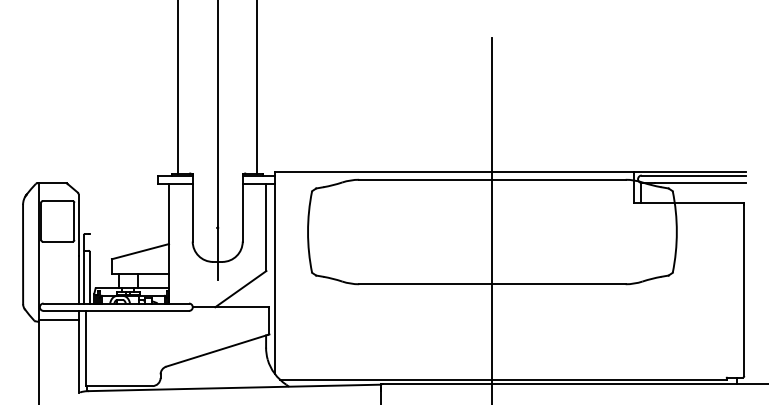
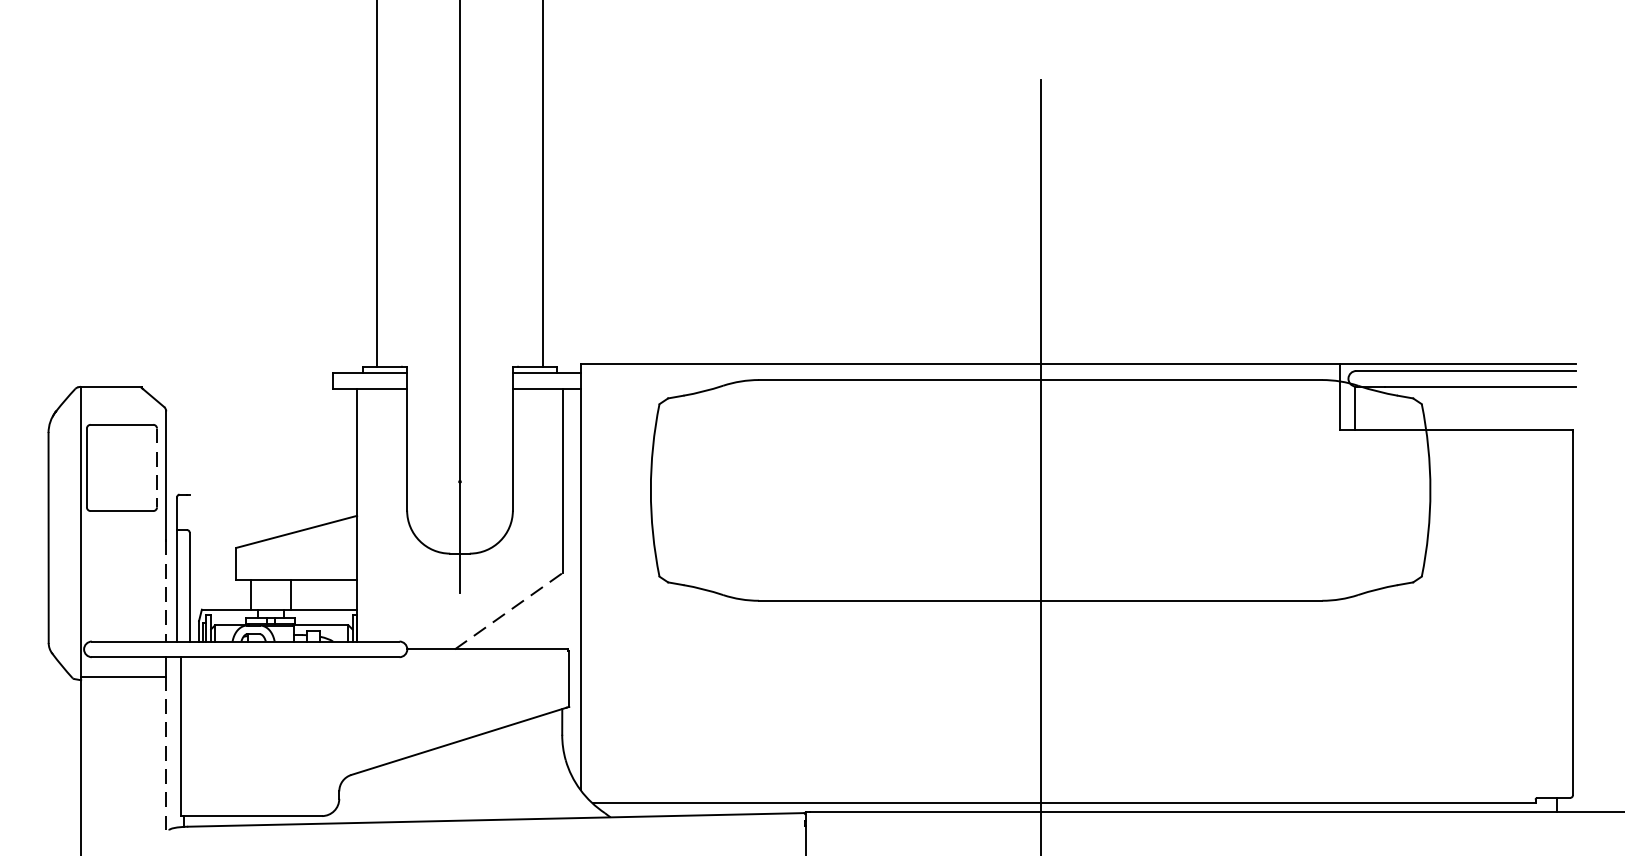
line: (74, 221) -> (157, 468), solid -> dashed
line: (78, 279) -> (165, 590), solid -> dashed
line: (241, 288) -> (510, 609), solid -> dashed
line: (78, 356) -> (165, 753), solid -> dashed

